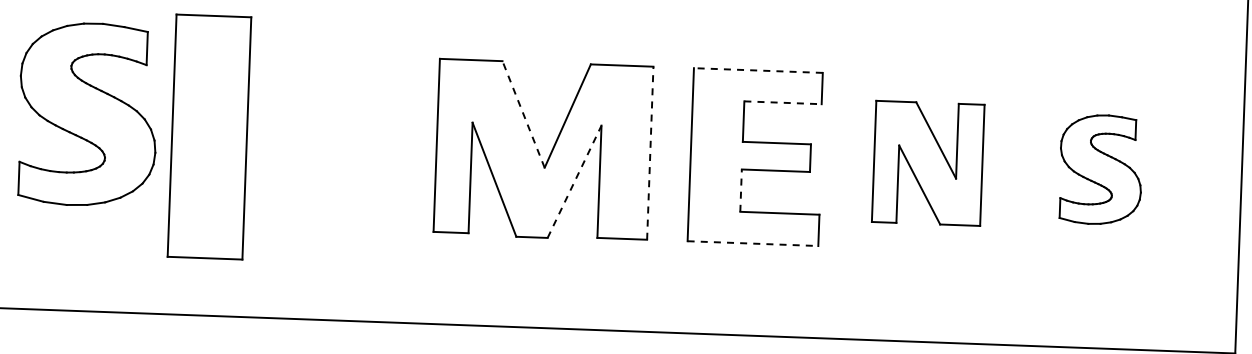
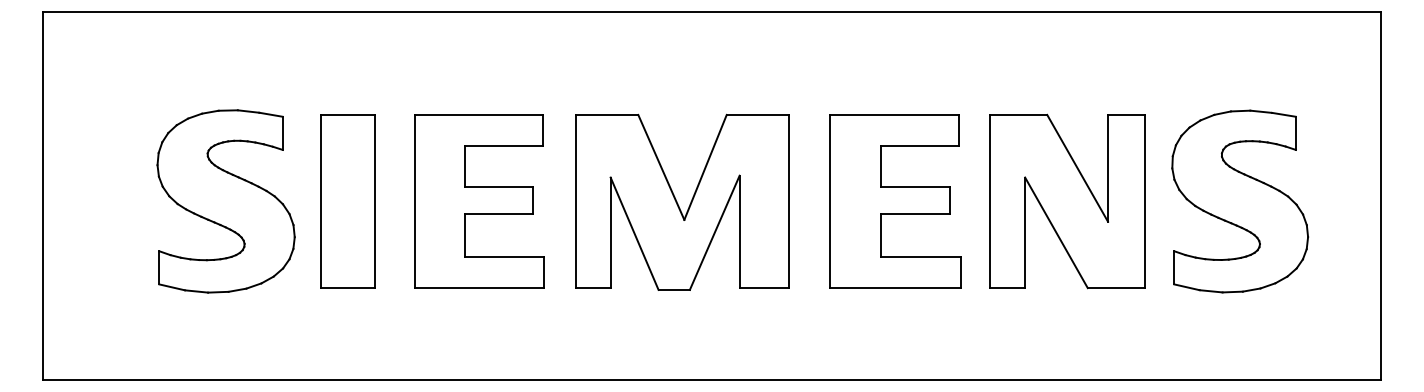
line: (757, 70) -> (893, 114), dashed -> solid
line: (783, 103) -> (920, 146), dashed -> solid
line: (523, 113) -> (661, 166), dashed -> solid
part: (87, 114) -> (225, 201), moved
part: (208, 137) -> (347, 201), size x0.71
part: (340, 141) -> (479, 201), added
line: (650, 153) -> (789, 201), dashed -> solid
part: (928, 163) -> (1067, 201), size x1.43
part: (1101, 169) -> (1240, 201), size x1.67
line: (574, 181) -> (714, 232), dashed -> solid
line: (741, 190) -> (881, 235), dashed -> solid
line: (753, 244) -> (895, 288), dashed -> solid

